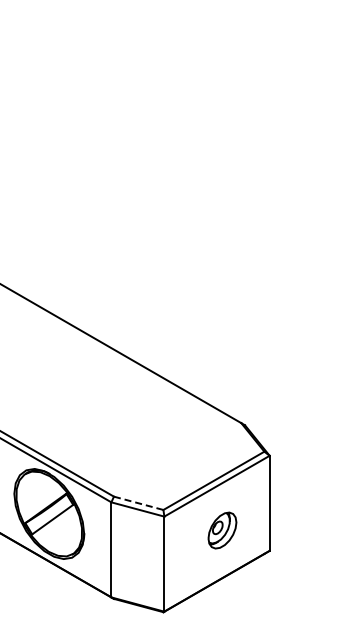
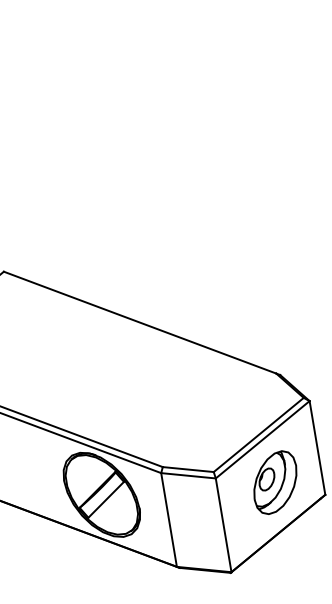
line: (138, 503) -> (188, 469), dashed -> solid
part: (222, 530) -> (275, 482), size x1.67

